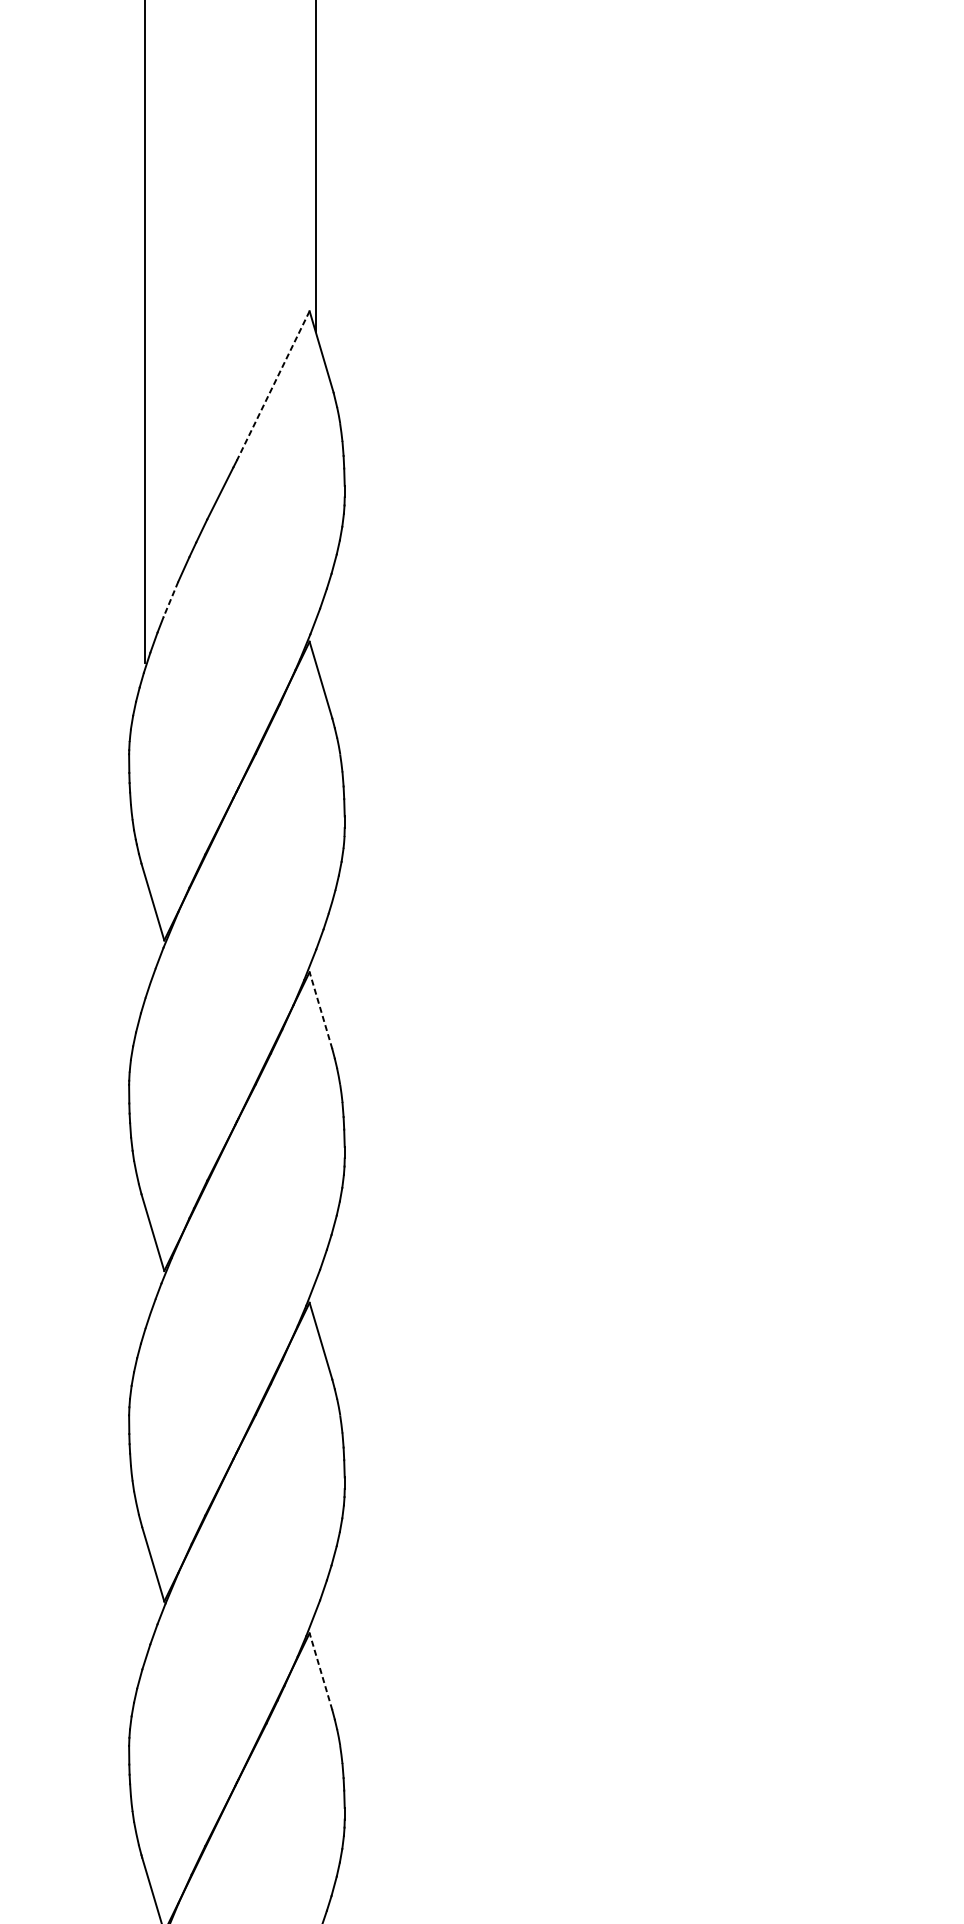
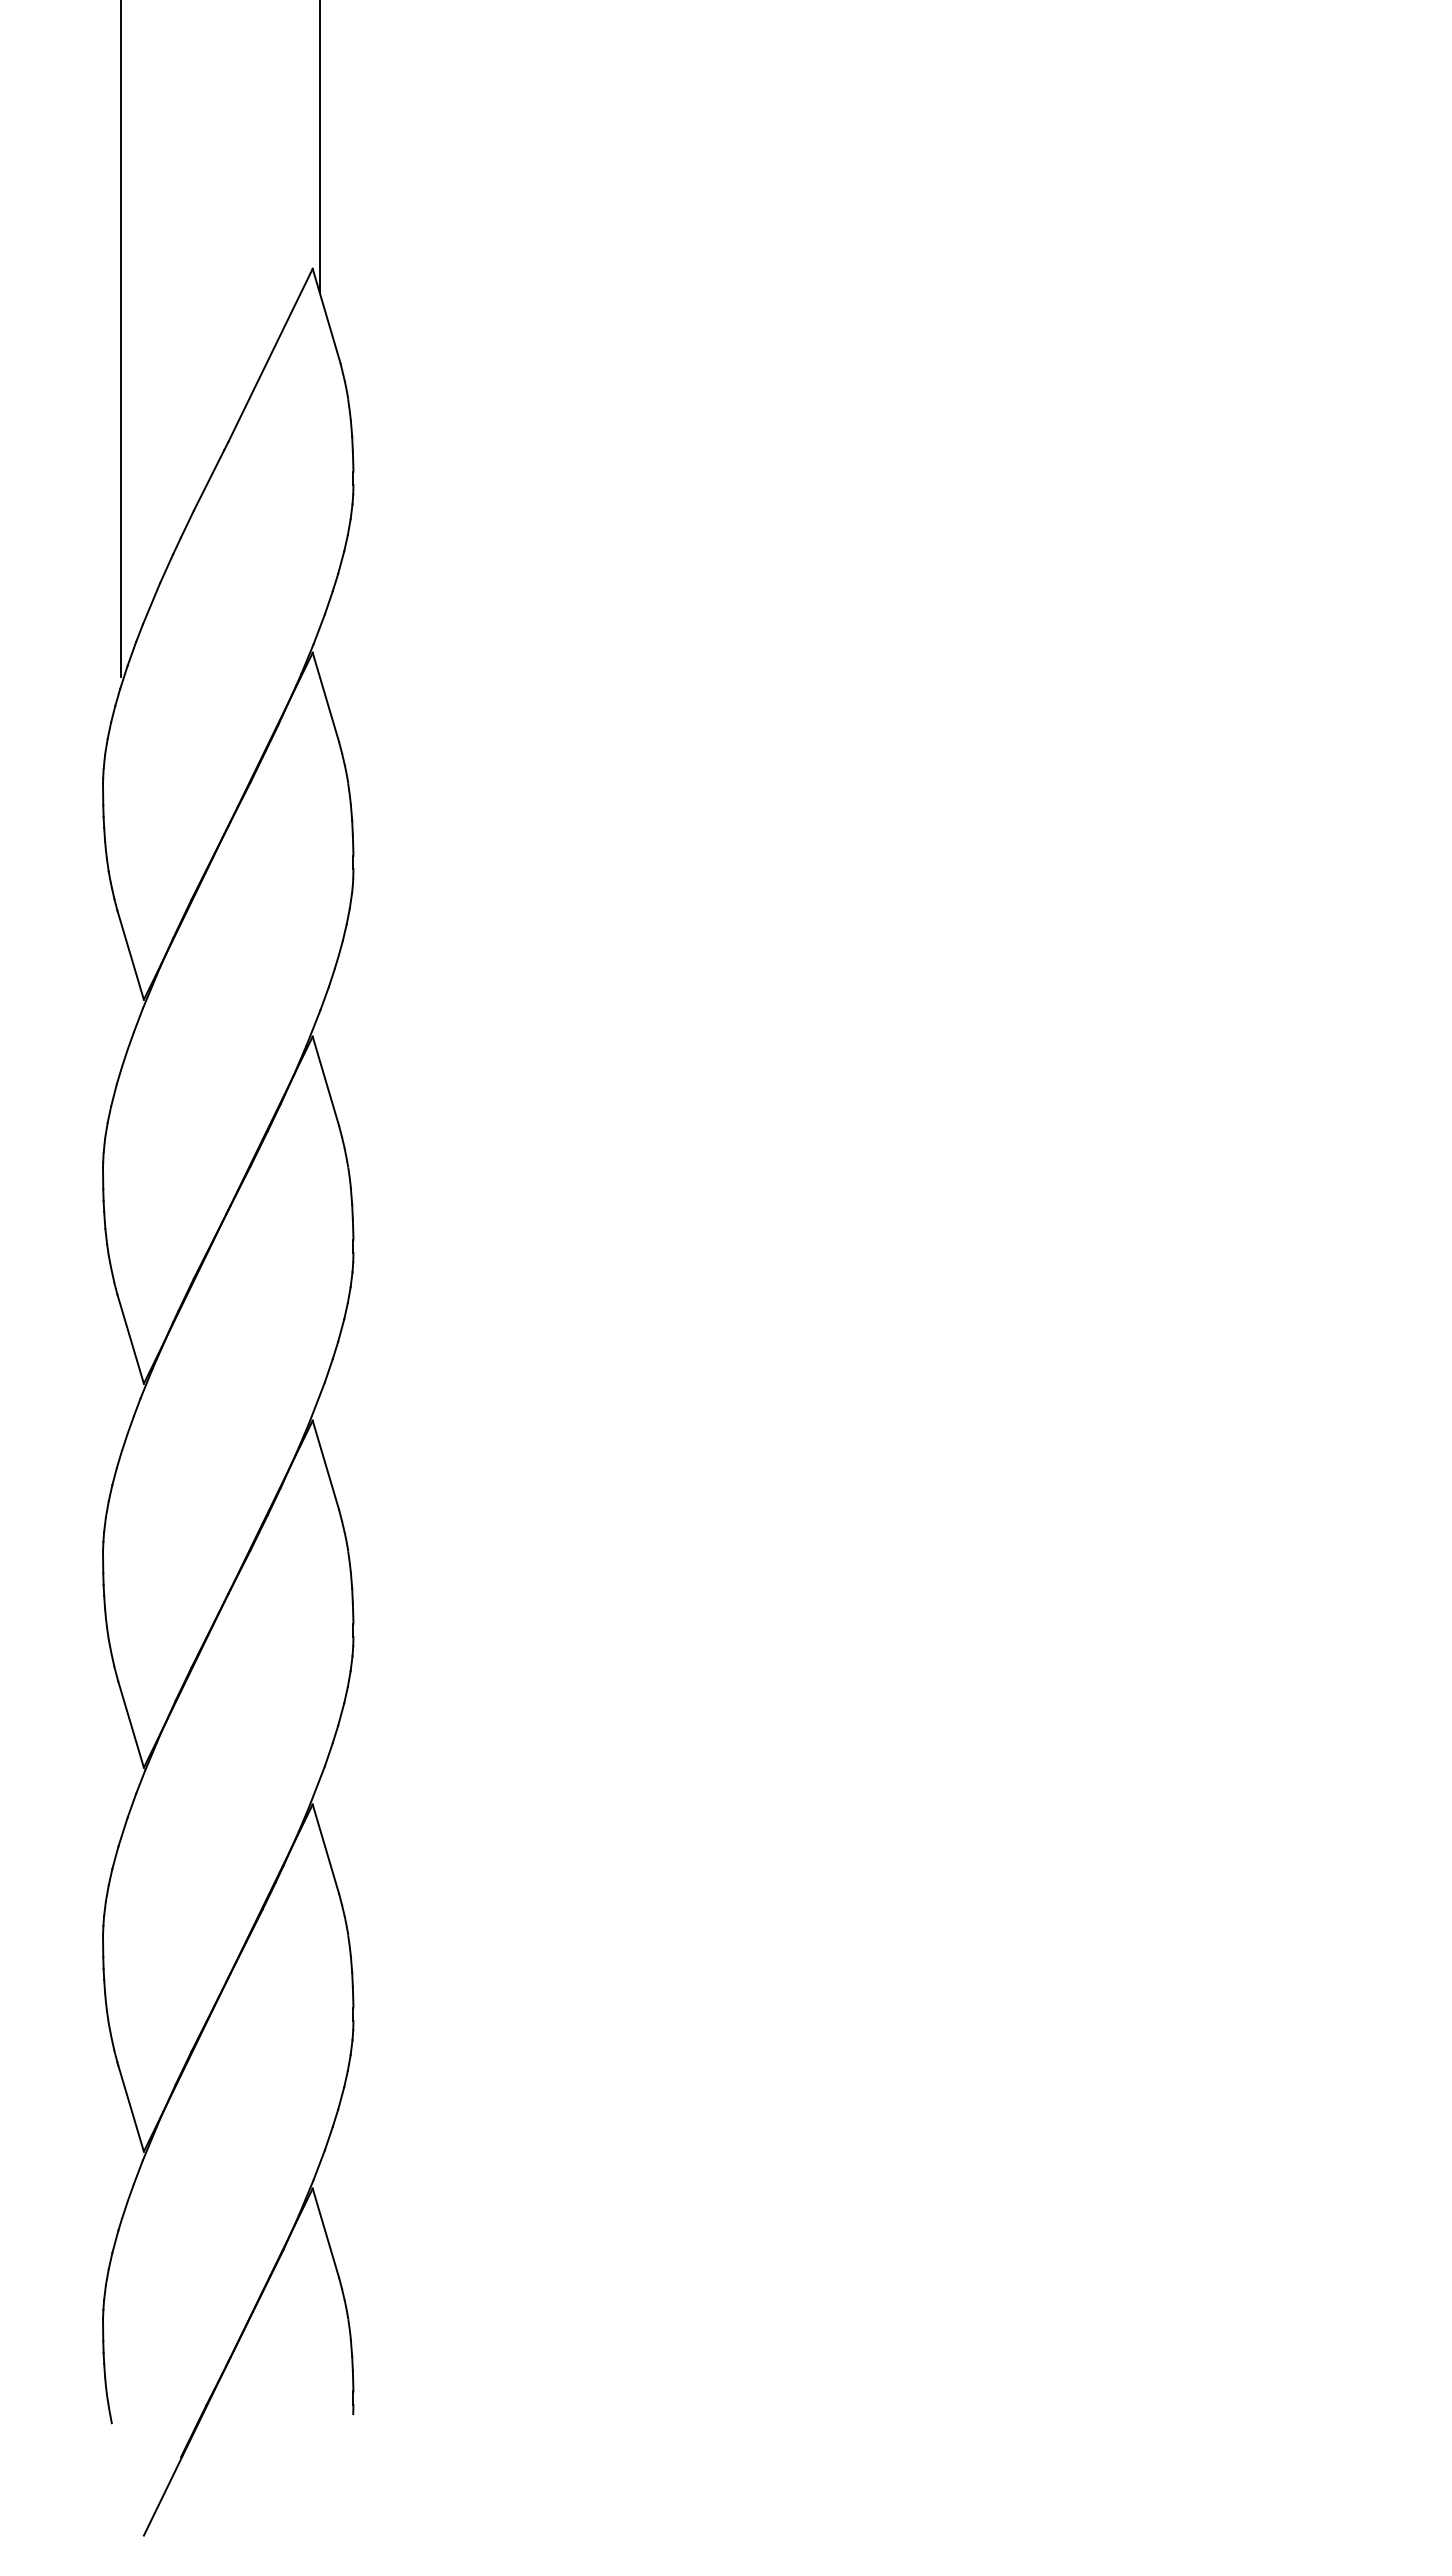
line: (273, 386) -> (270, 356), dashed -> solid
line: (170, 600) -> (151, 604), dashed -> solid
line: (320, 1010) -> (325, 1081), dashed -> solid
line: (320, 1671) -> (325, 1849), dashed -> solid

